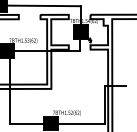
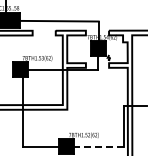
line: (80, 123) -> (98, 146), solid -> dashed

